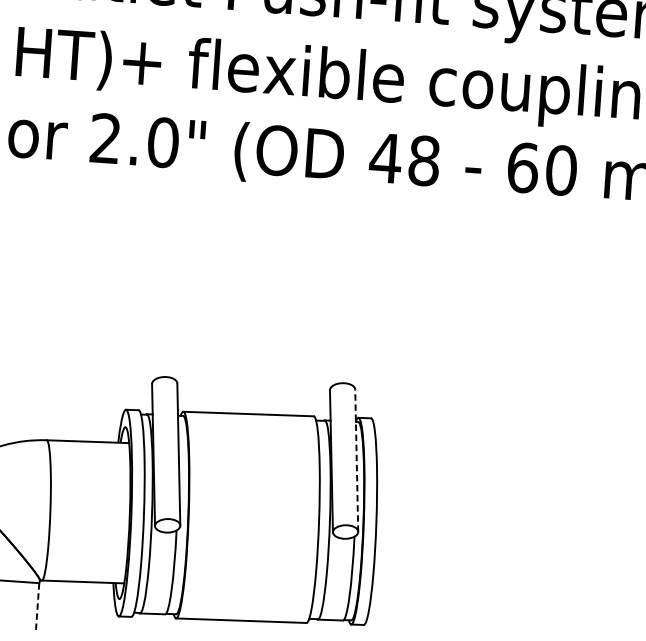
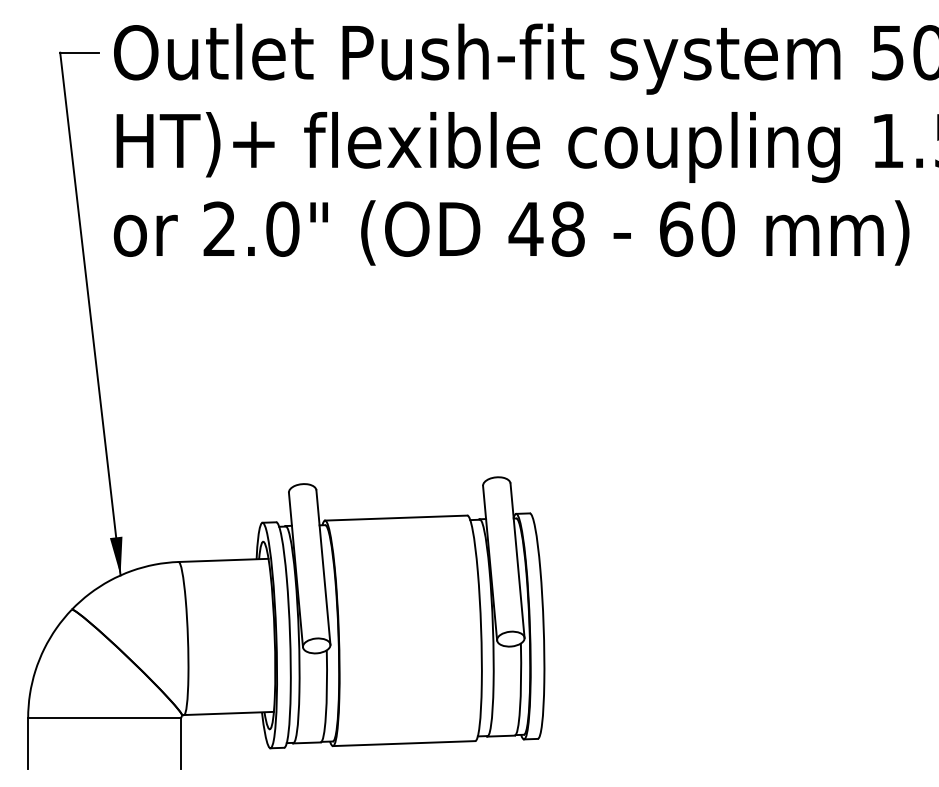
line: (356, 460) -> (517, 560), dashed -> solid
line: (37, 606) -> (181, 743), dashed -> solid

